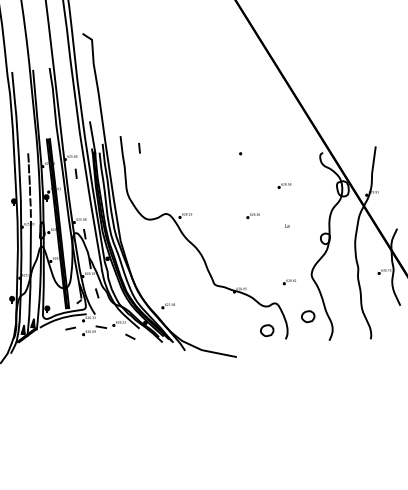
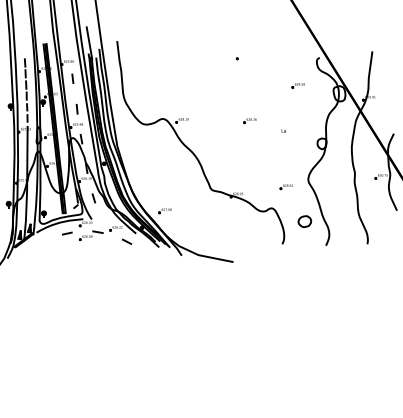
line: (139, 148) -> (77, 109), moved
part: (284, 185) -> (298, 85), moved
part: (267, 330) -> (264, 235), removed

